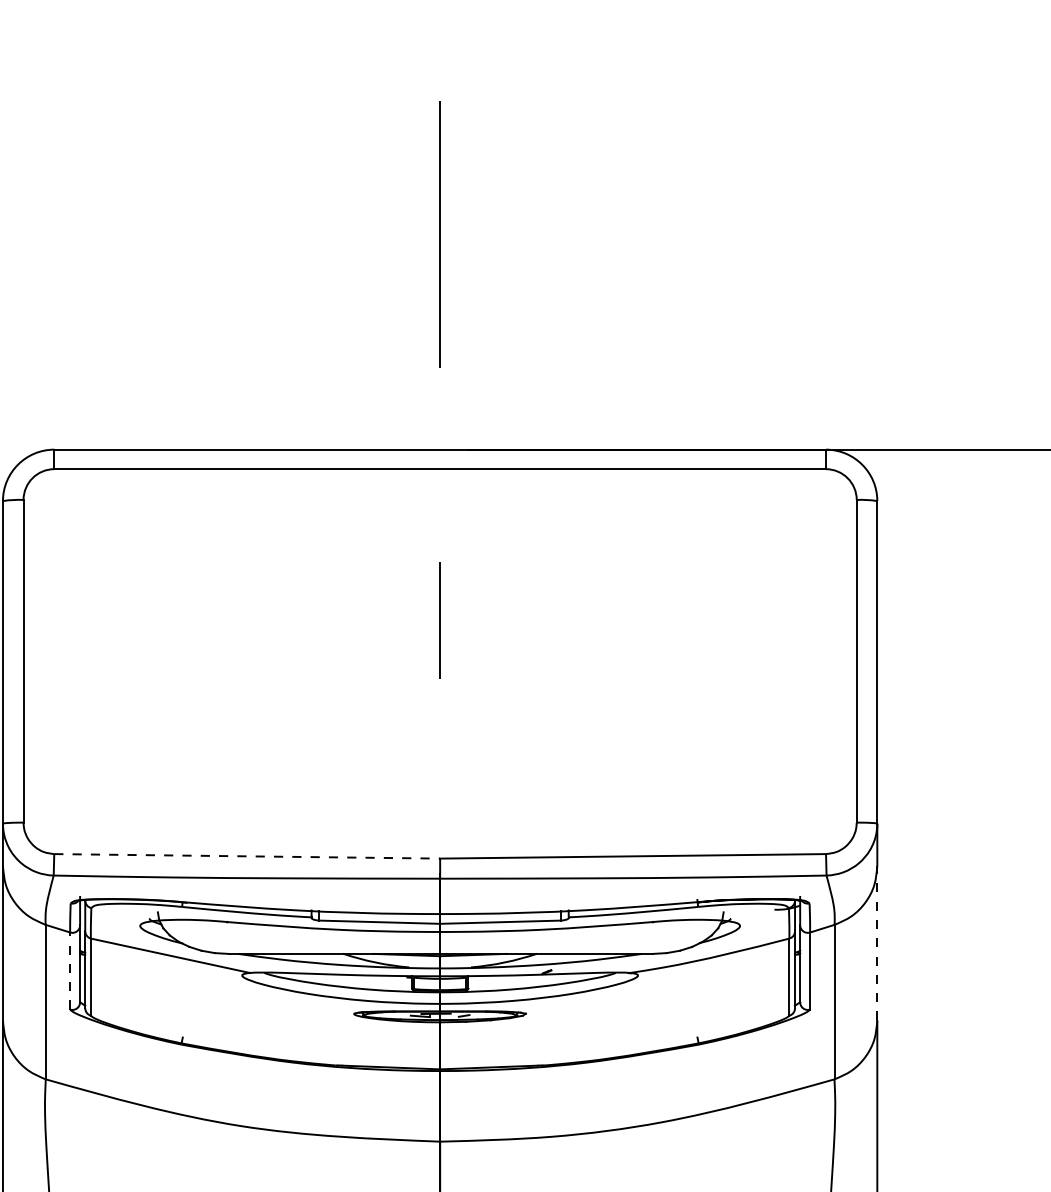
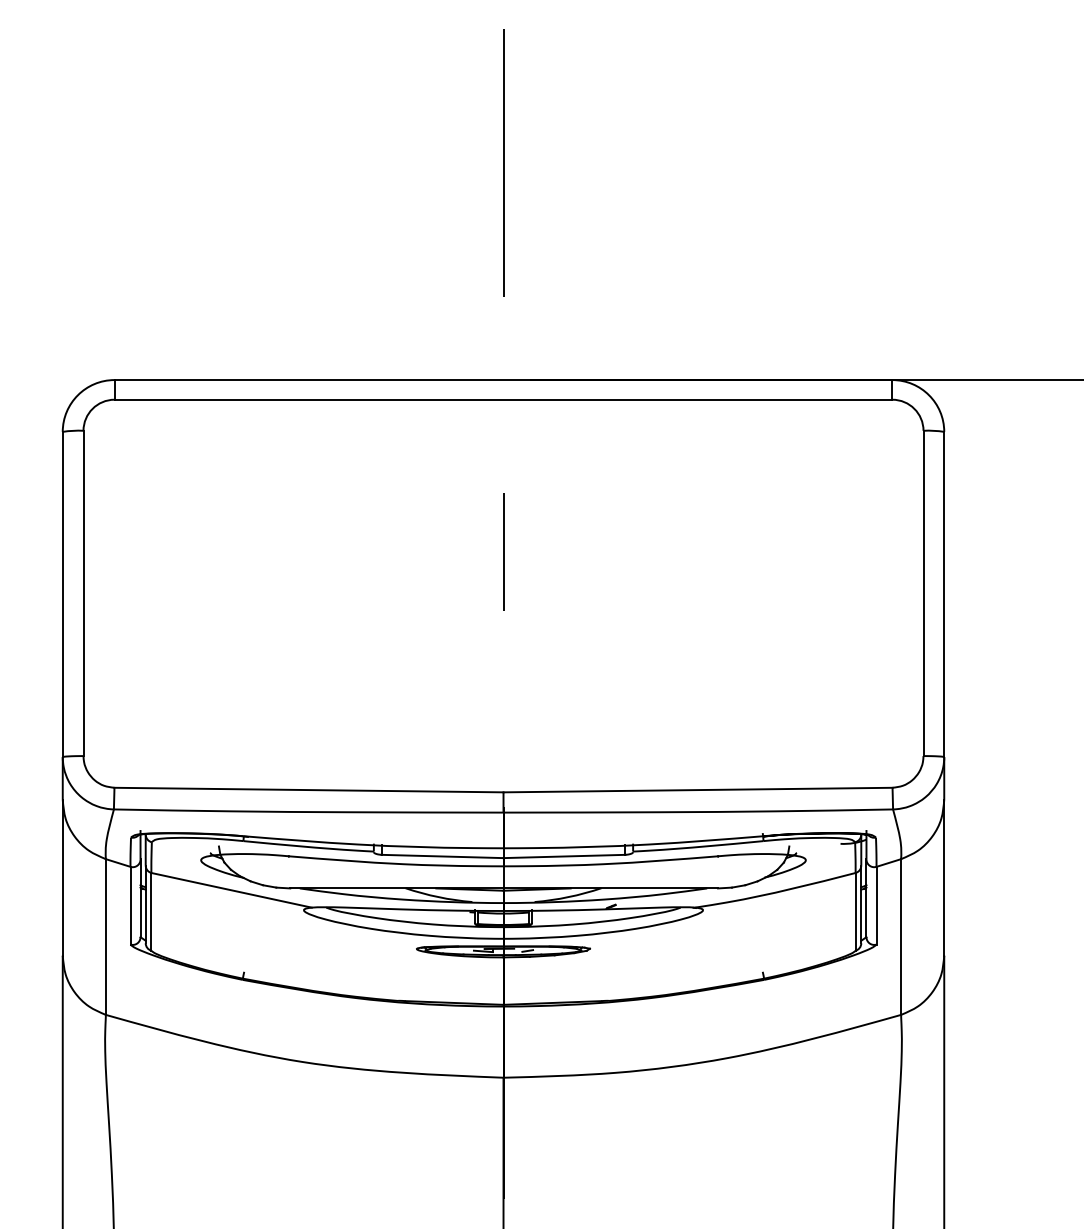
line: (246, 856) -> (308, 790), dashed -> solid
line: (877, 943) -> (944, 877), dashed -> solid
line: (70, 970) -> (130, 905), dashed -> solid

